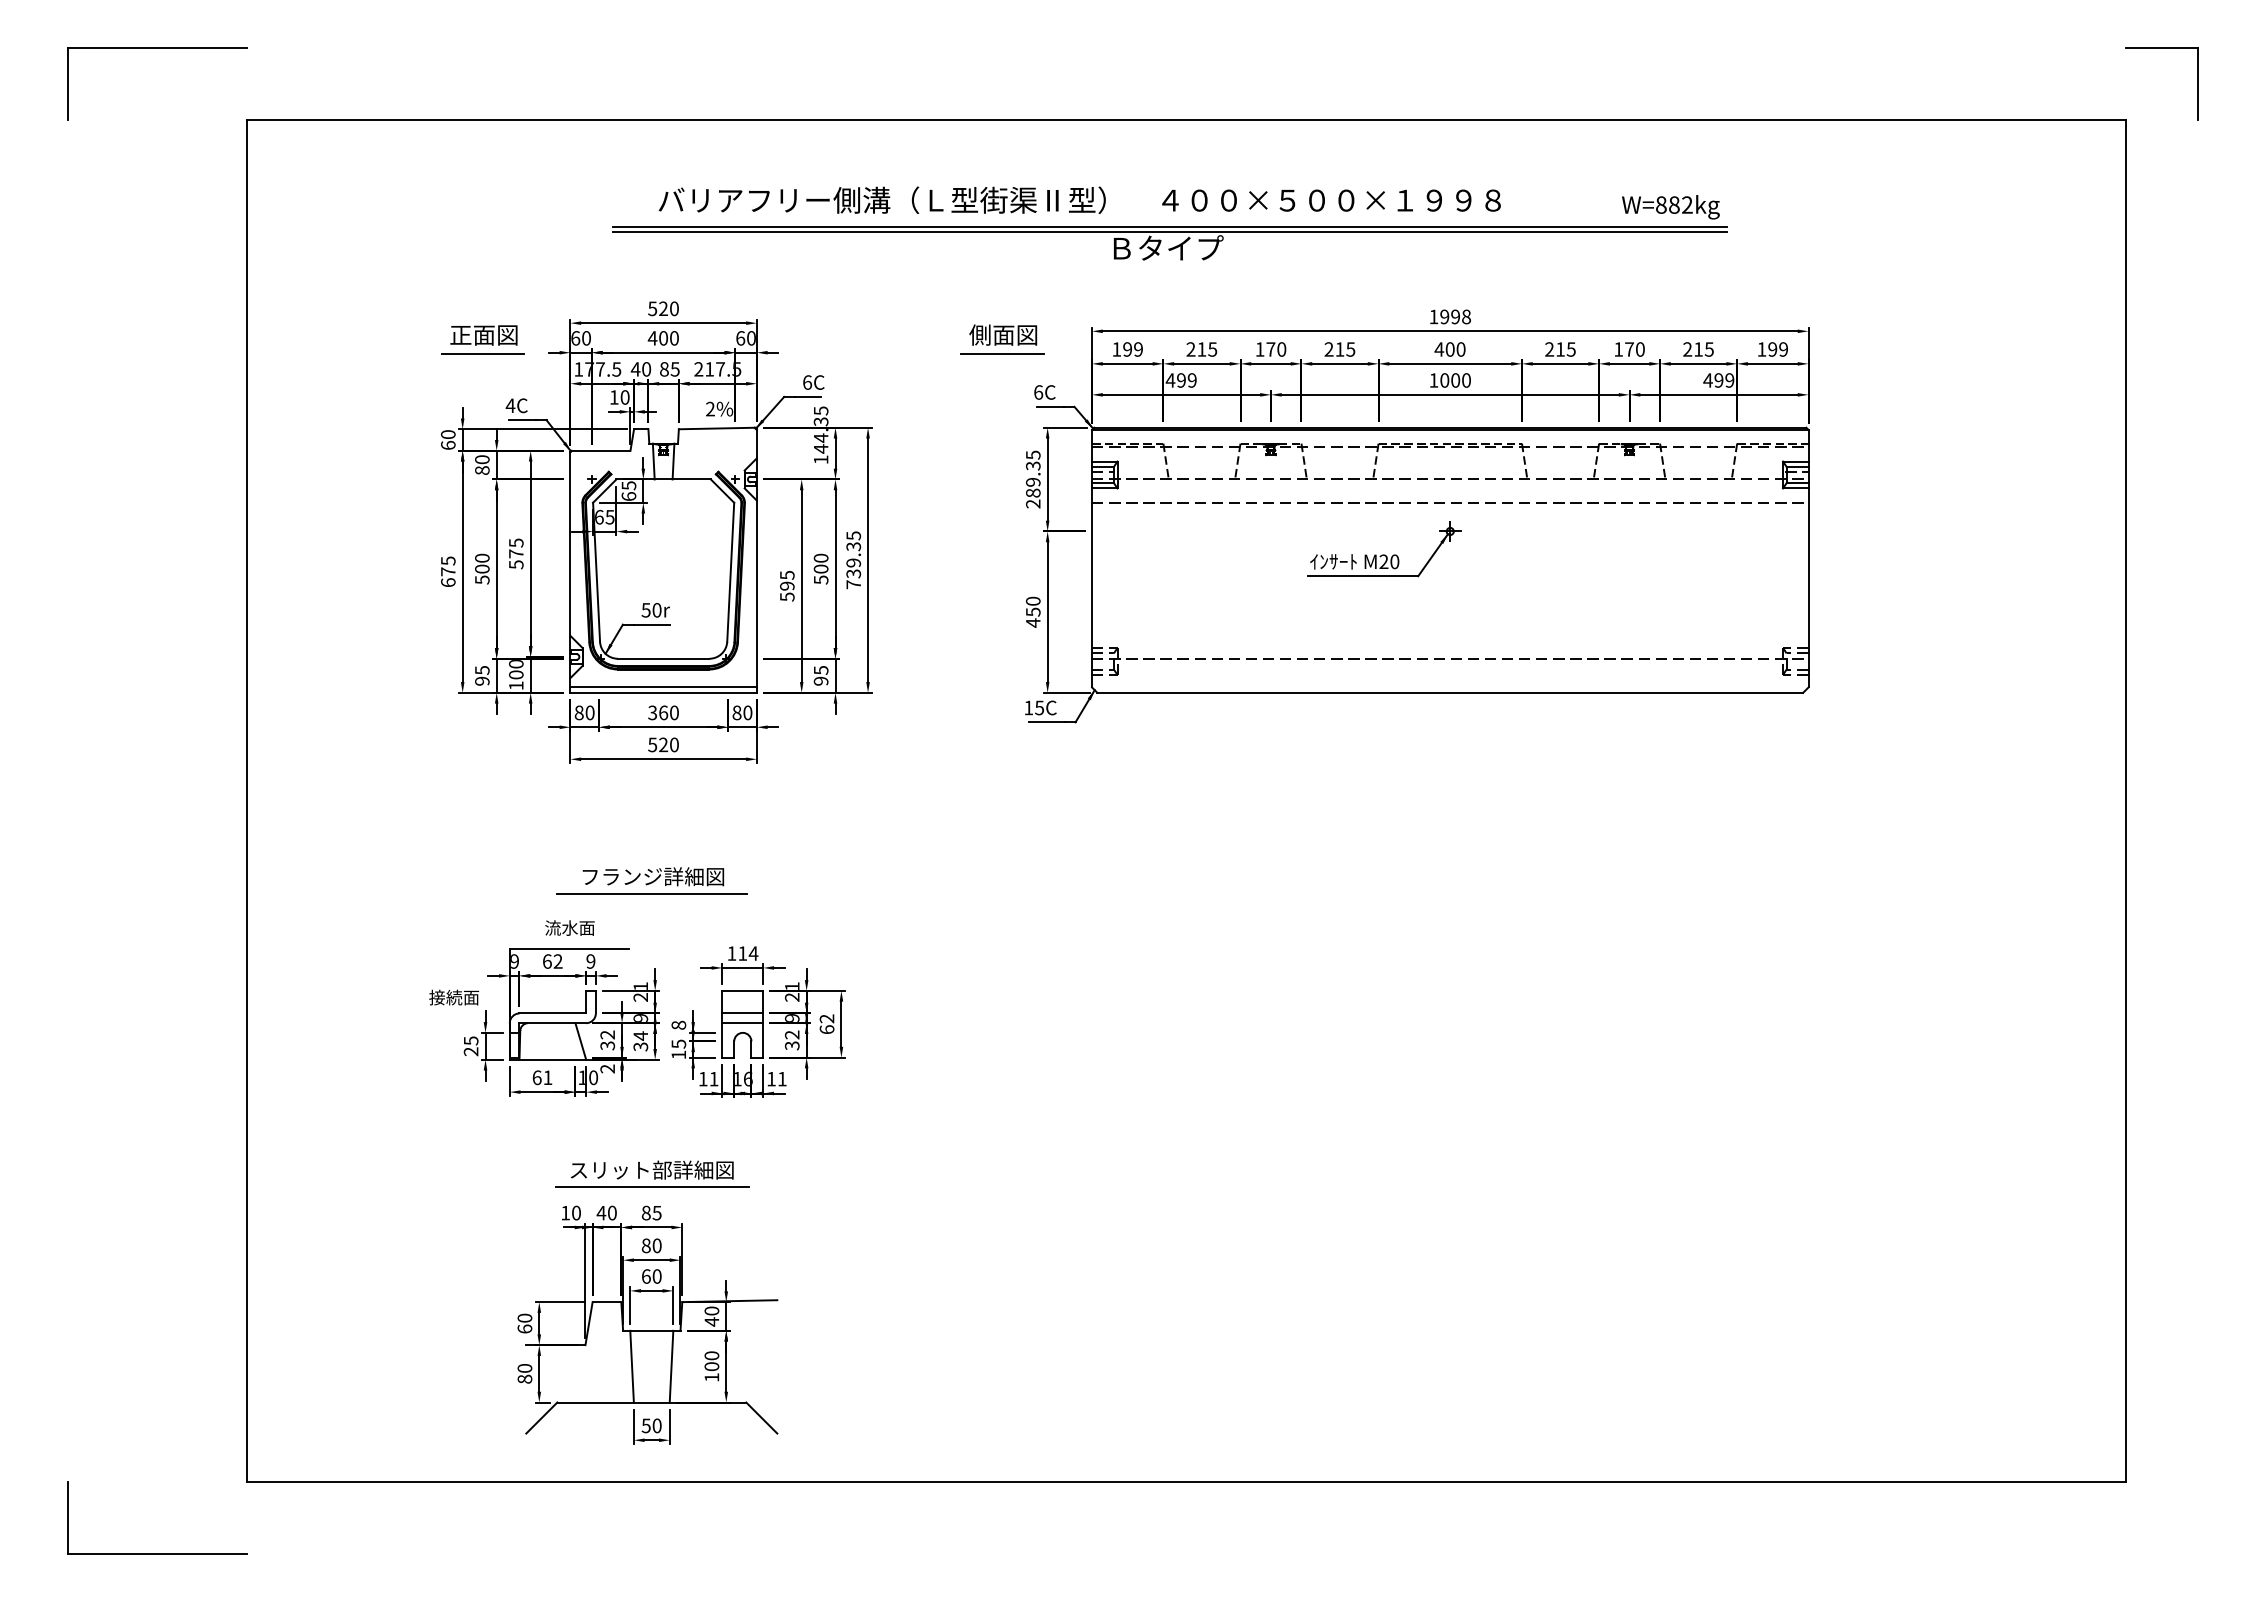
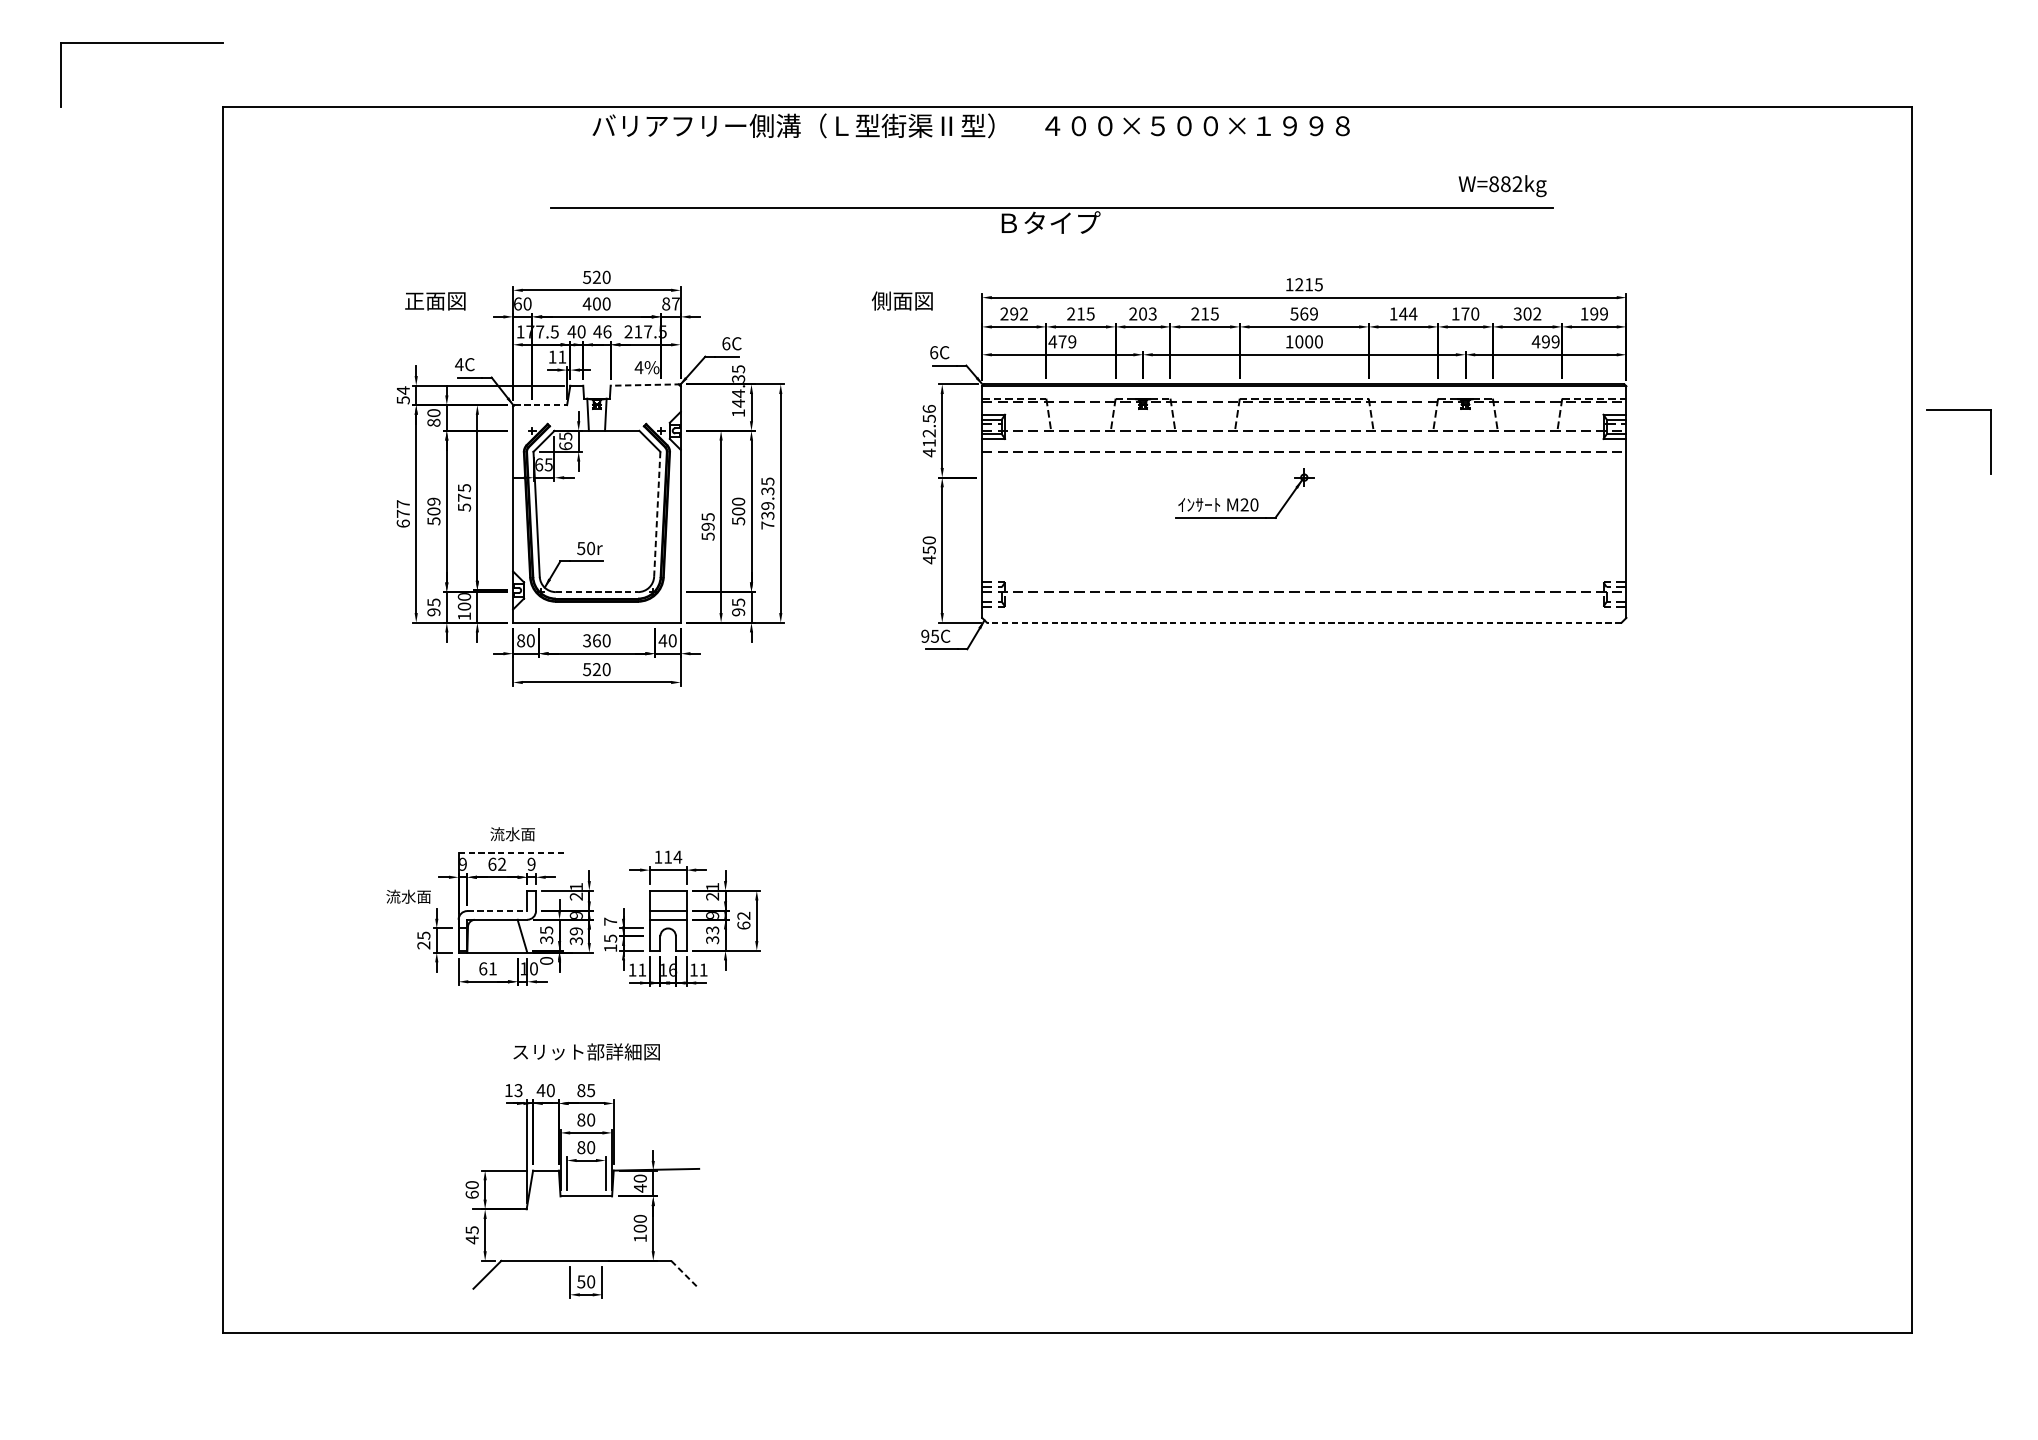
part: (2161, 48) -> (1958, 410), moved
text: (1079, 199) -> (970, 125), moved
line: (1169, 226) -> (1051, 203), removed
text: (1455, 316) -> (1308, 284), 1998 -> 1215
text: (745, 338) -> (670, 304), 60 -> 87
text: (1127, 349) -> (1014, 314), 199 -> 292
text: (1270, 349) -> (1142, 314), 170 -> 203
text: (1449, 349) -> (1303, 314), 400 -> 569
text: (1560, 349) -> (1403, 314), 215 -> 144
text: (1698, 349) -> (1527, 314), 215 -> 302
line: (482, 353) -> (434, 317), removed
line: (1002, 353) -> (901, 317), removed
text: (669, 369) -> (602, 331), 85 -> 46
text: (1181, 380) -> (1062, 341), 499 -> 479
text: (624, 397) -> (561, 357), 10 -> 11
text: (710, 408) -> (639, 367), 2% -> 4%
line: (717, 428) -> (645, 385), solid -> dashed
text: (448, 439) -> (403, 394), 60 -> 54
line: (601, 450) -> (541, 404), solid -> dashed
text: (1033, 479) -> (929, 430), 289.35 -> 412.56
text: (482, 557) -> (434, 501), 500 -> 509
text: (448, 560) -> (403, 503), 675 -> 677
line: (730, 572) -> (657, 514), solid -> dashed
line: (663, 658) -> (596, 591), solid -> dashed
line: (663, 687) -> (596, 617), removed
line: (1450, 692) -> (1304, 622), solid -> dashed
text: (1028, 707) -> (925, 635), 15C -> 95C
text: (736, 712) -> (662, 640), 80 -> 40
part: (651, 880) -> (586, 791), removed
line: (569, 948) -> (512, 852), solid -> dashed
text: (445, 997) -> (400, 896), 接続面 -> 流水面
line: (553, 1013) -> (497, 911), solid -> dashed
text: (678, 1024) -> (610, 920), 8 -> 7
text: (607, 1034) -> (546, 929), 32 -> 35
text: (792, 1034) -> (712, 929), 32 -> 33
text: (640, 1035) -> (576, 930), 34 -> 39
text: (607, 1068) -> (546, 960), 2 -> 0
line: (652, 1186) -> (586, 1066), removed
text: (575, 1213) -> (517, 1090), 10 -> 13
text: (645, 1276) -> (580, 1147), 60 -> 80
line: (631, 1366) -> (568, 1228), removed
line: (671, 1366) -> (604, 1228), removed
text: (524, 1374) -> (471, 1235), 80 -> 45
line: (761, 1418) -> (684, 1275), solid -> dashed
part: (157, 1553) -> (141, 1396), removed

